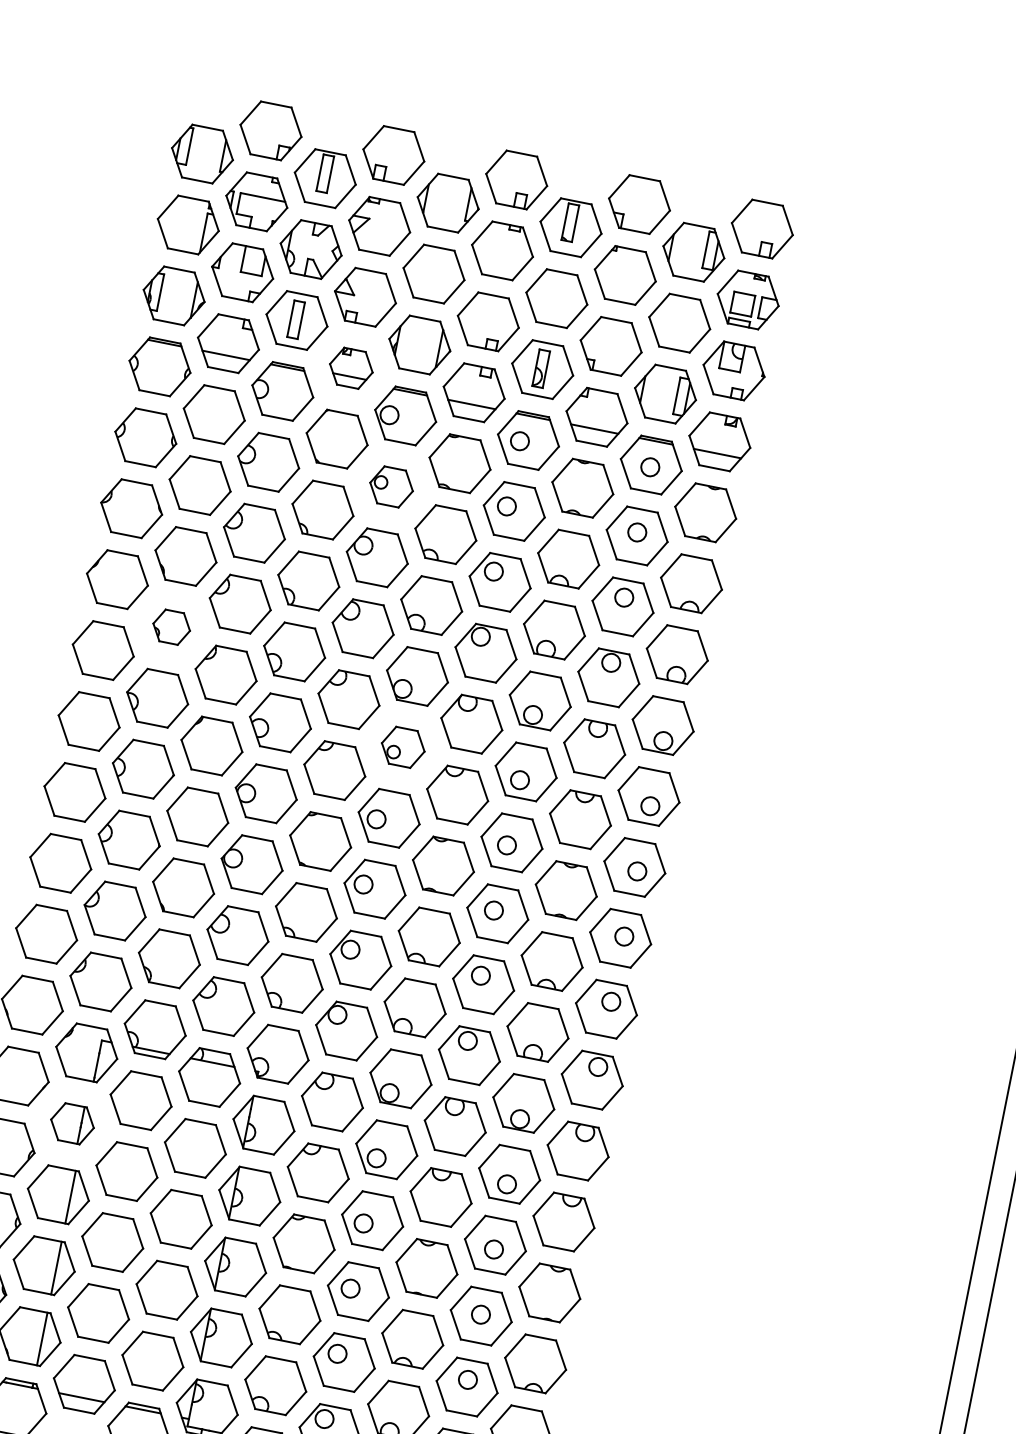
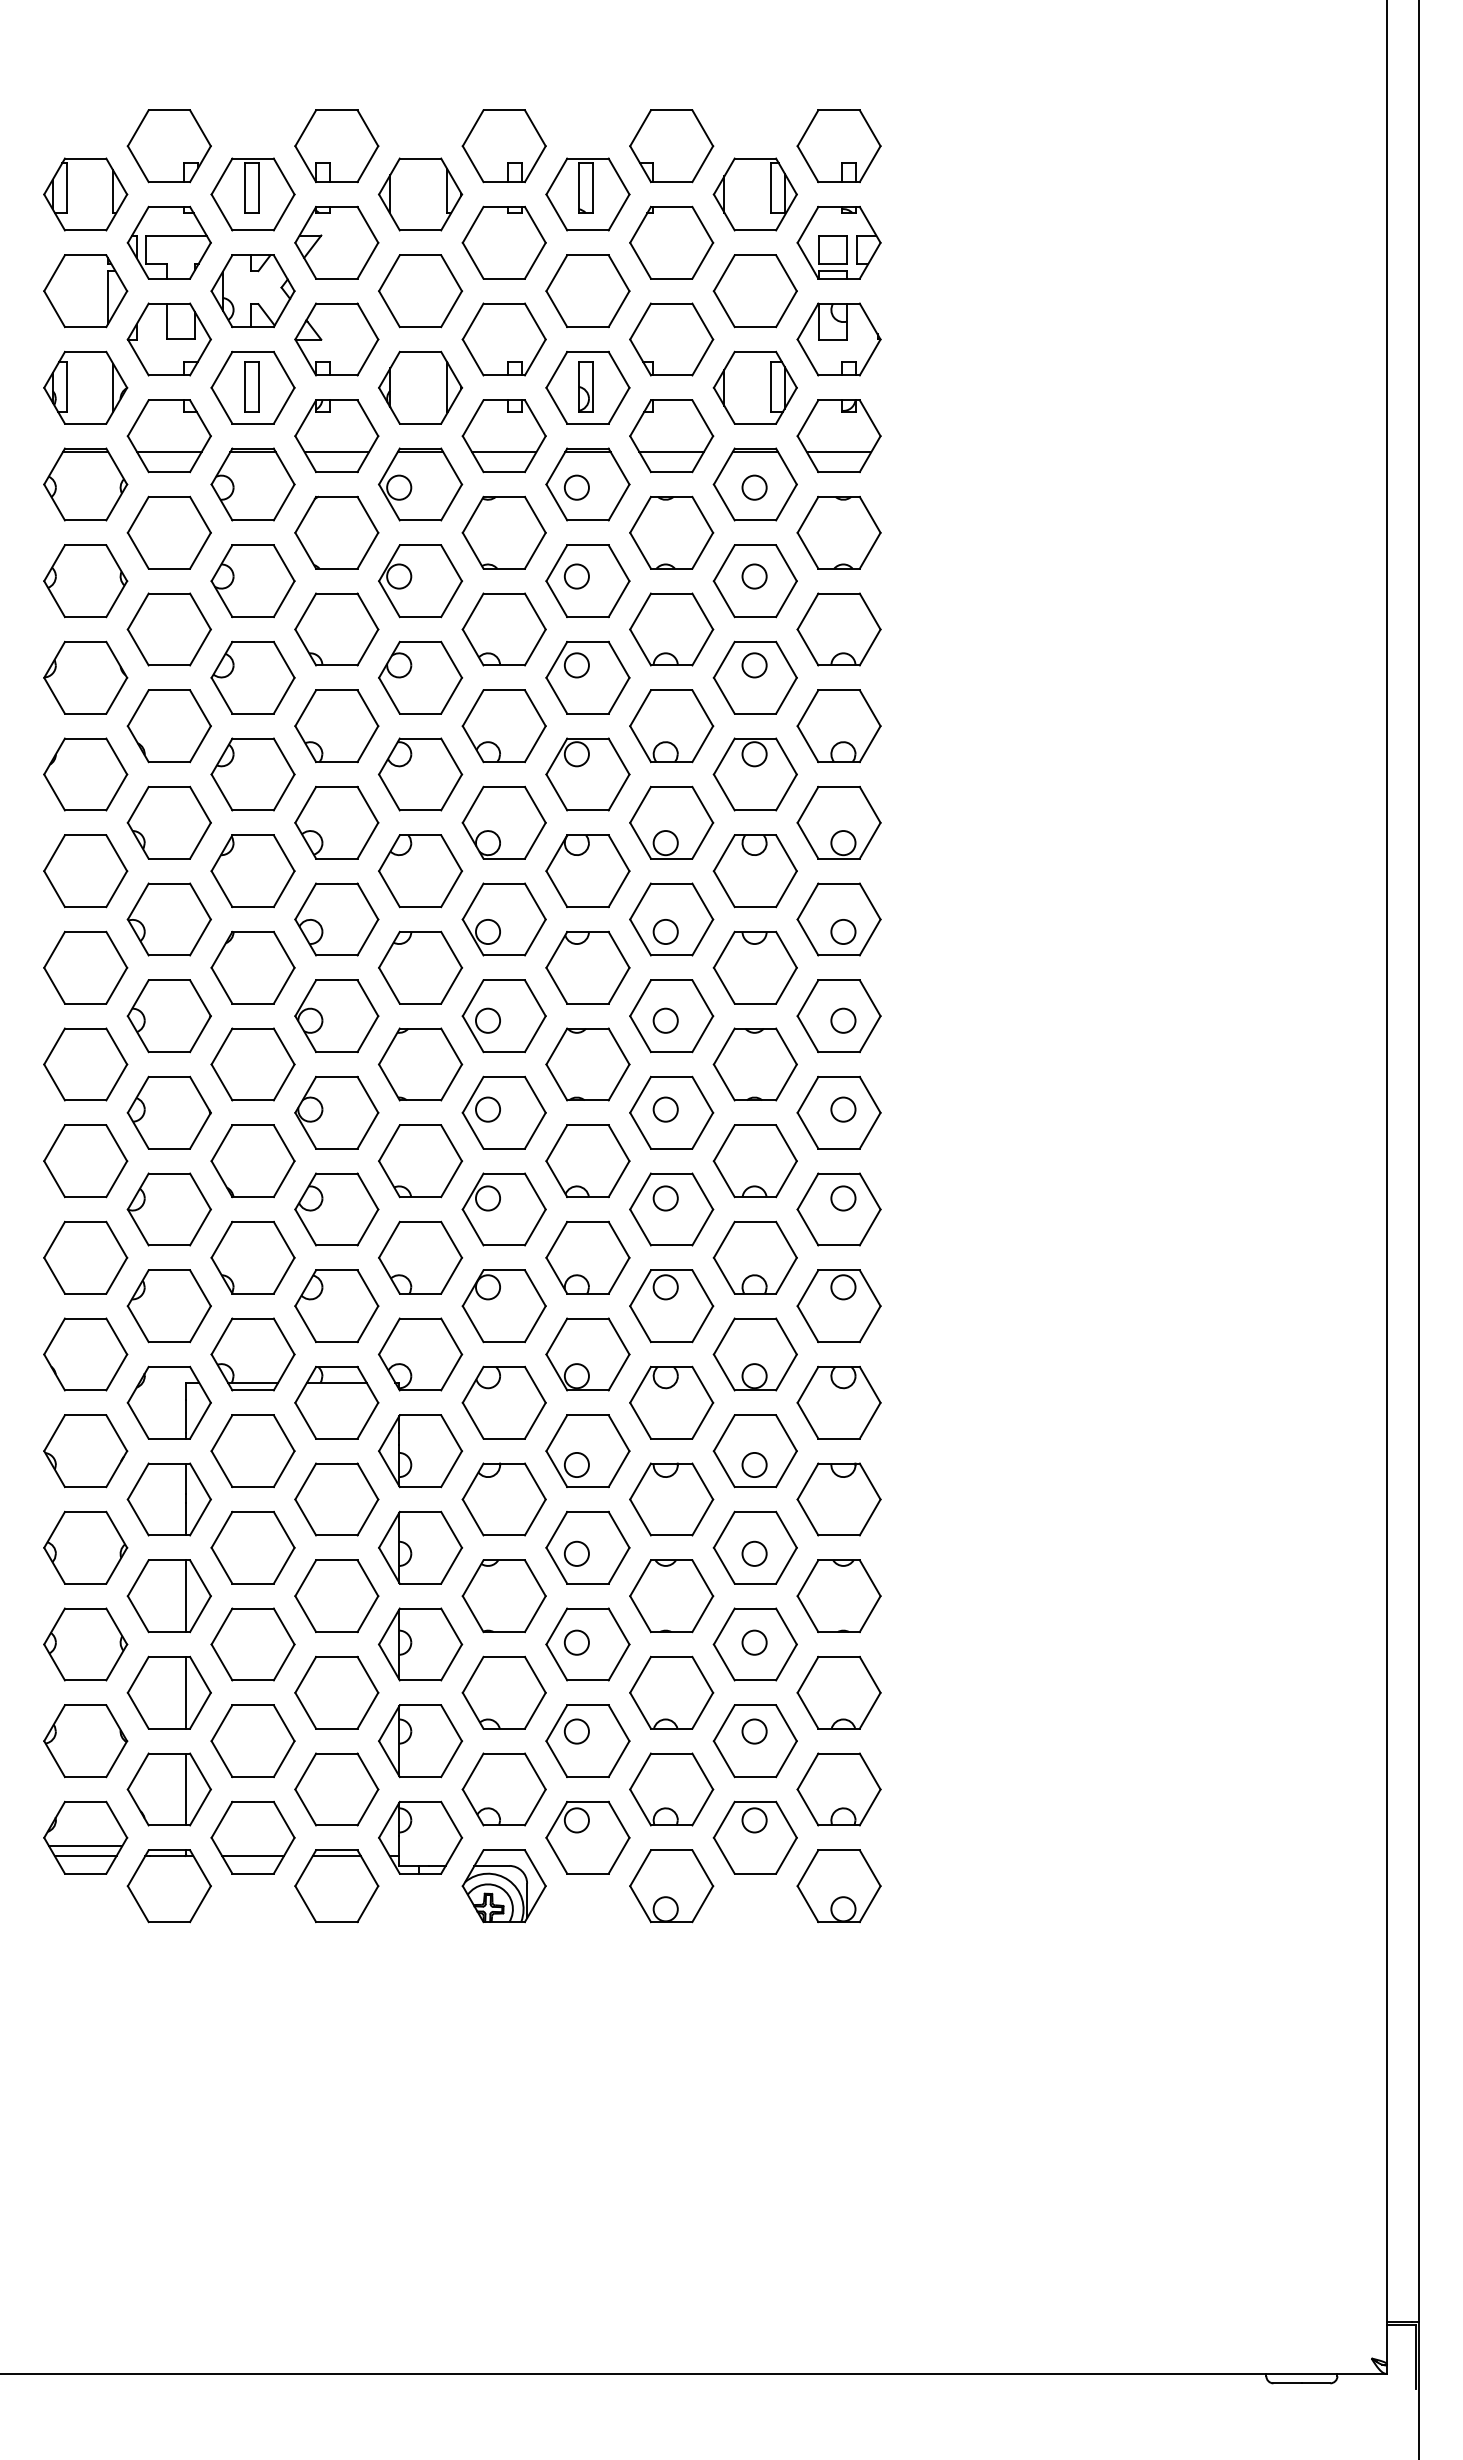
part: (351, 368) -> (336, 436), size x1.43
part: (391, 487) -> (420, 581), size x1.43
part: (171, 627) -> (168, 822), size x1.67
part: (402, 747) -> (503, 919), size x1.43
part: (71, 1123) -> (168, 1499), size x1.43

